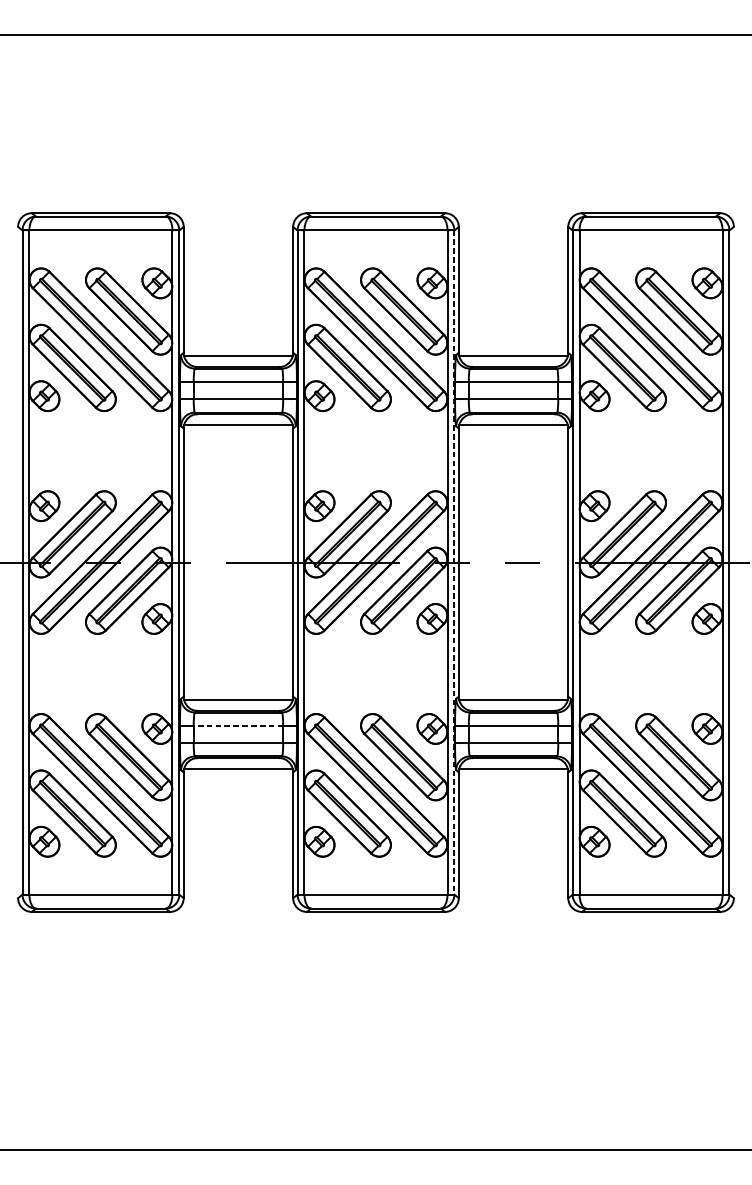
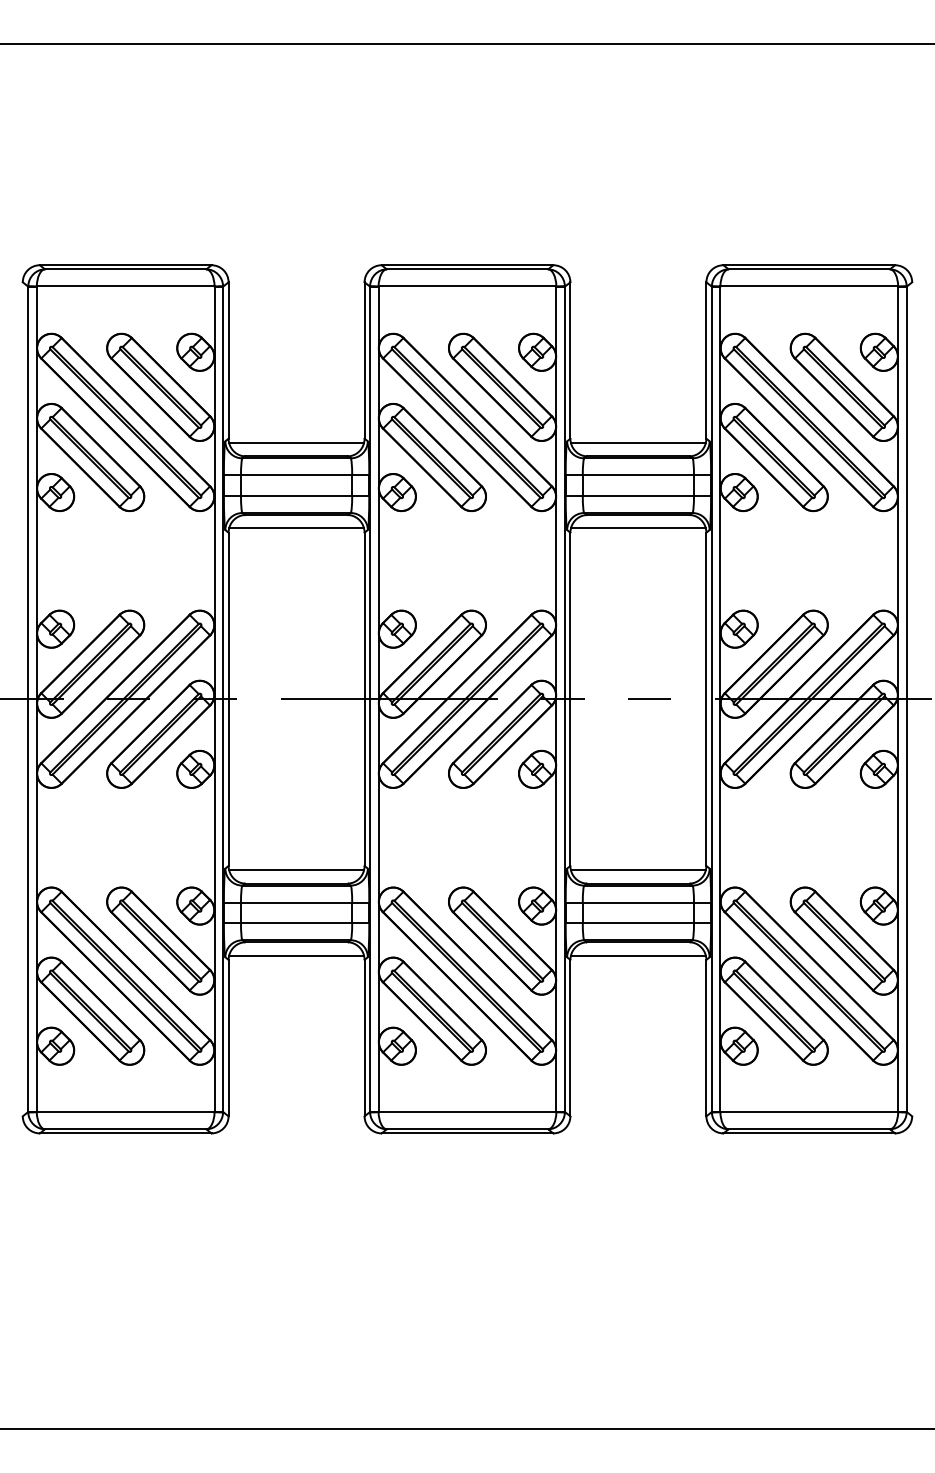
line: (454, 562) -> (564, 699), dashed -> solid
line: (238, 726) -> (296, 902), dashed -> solid

